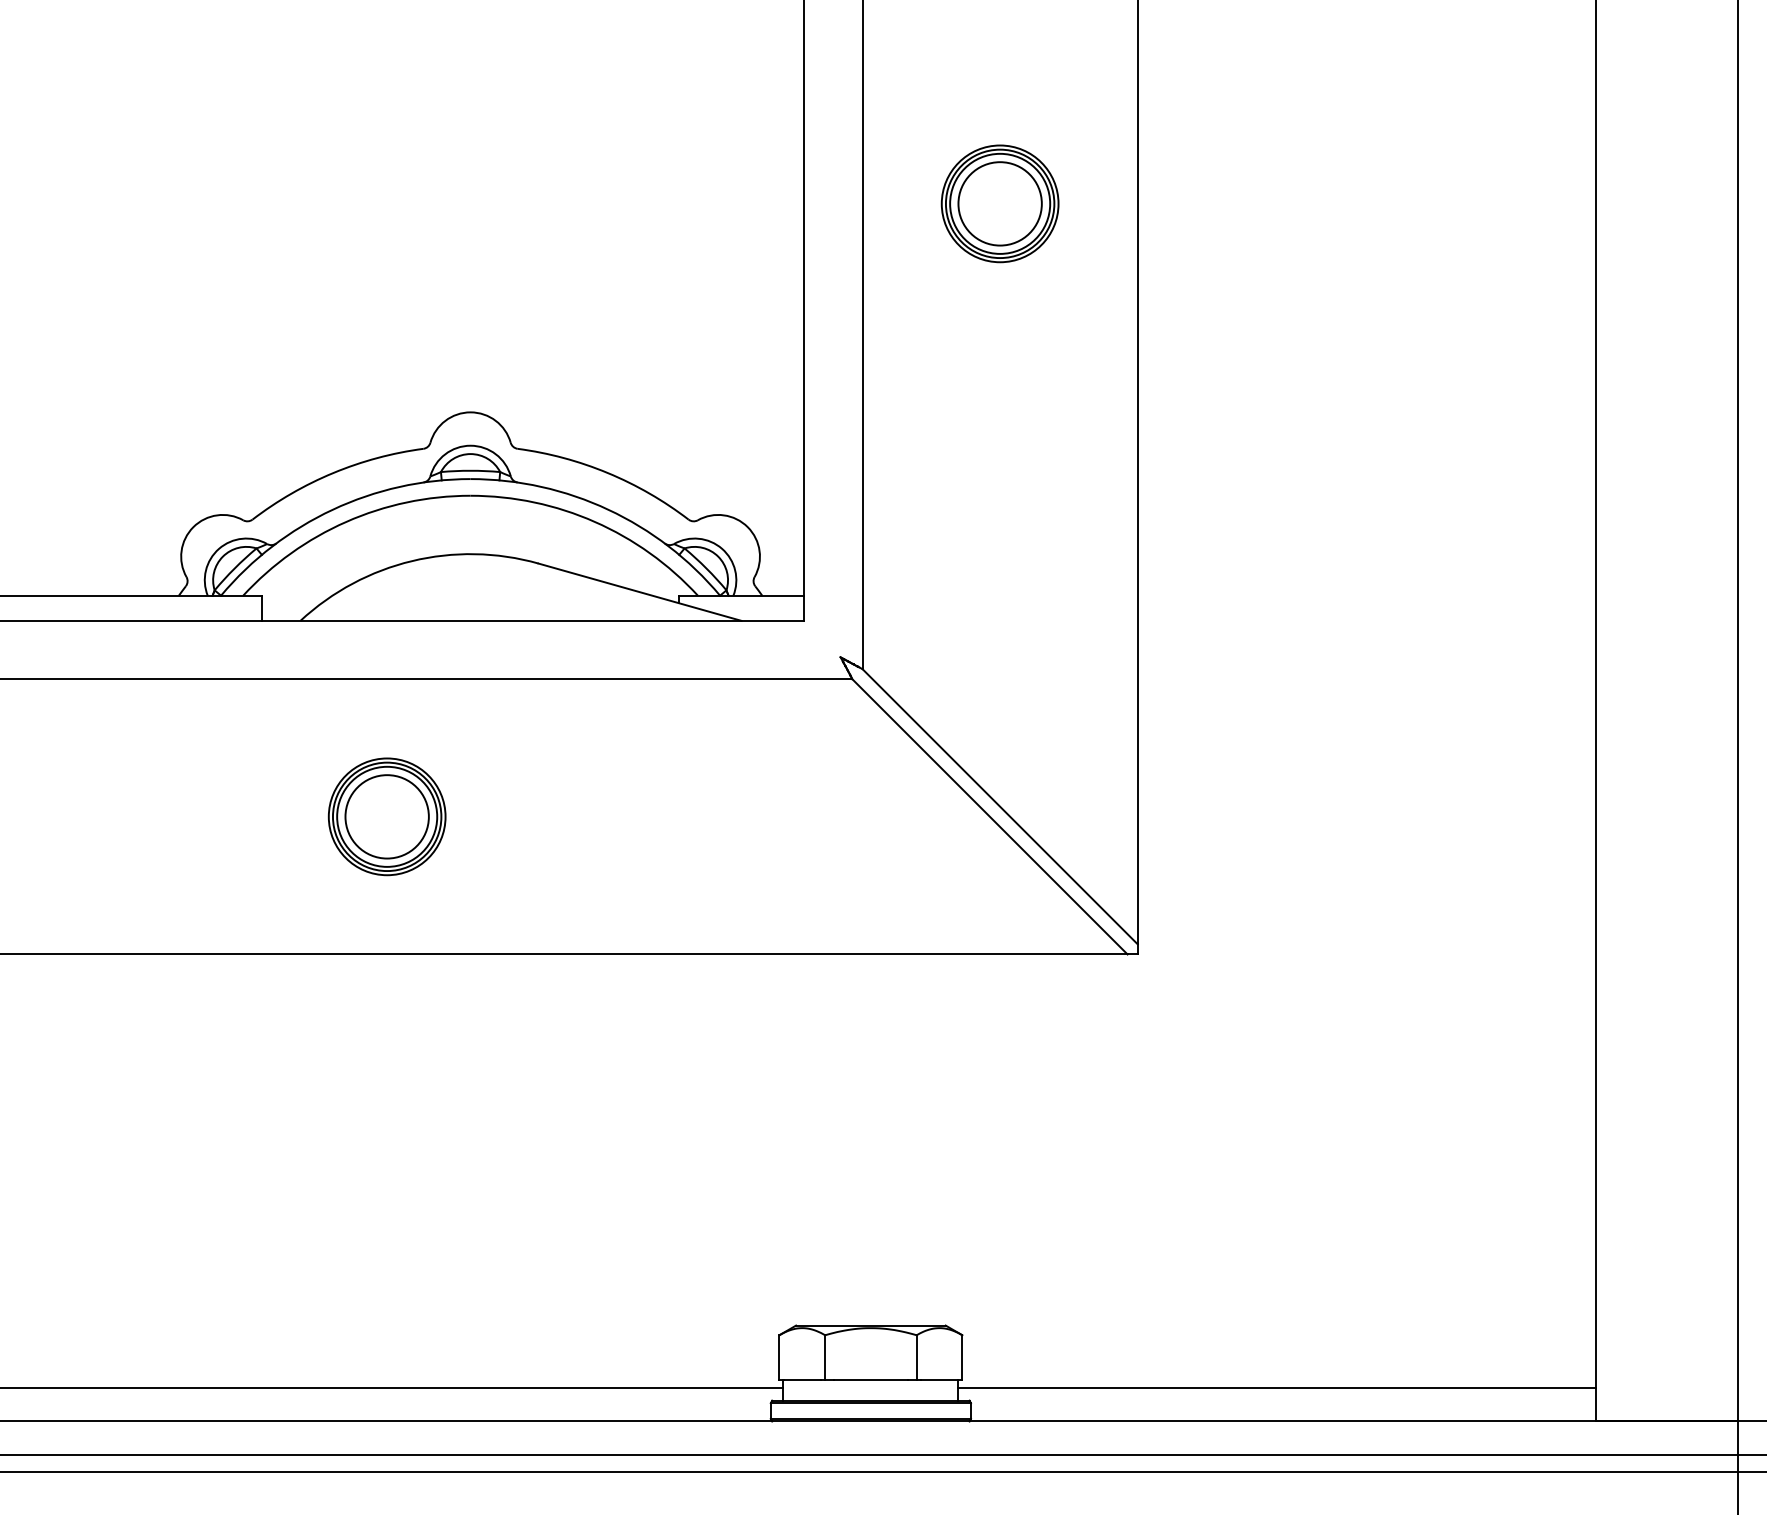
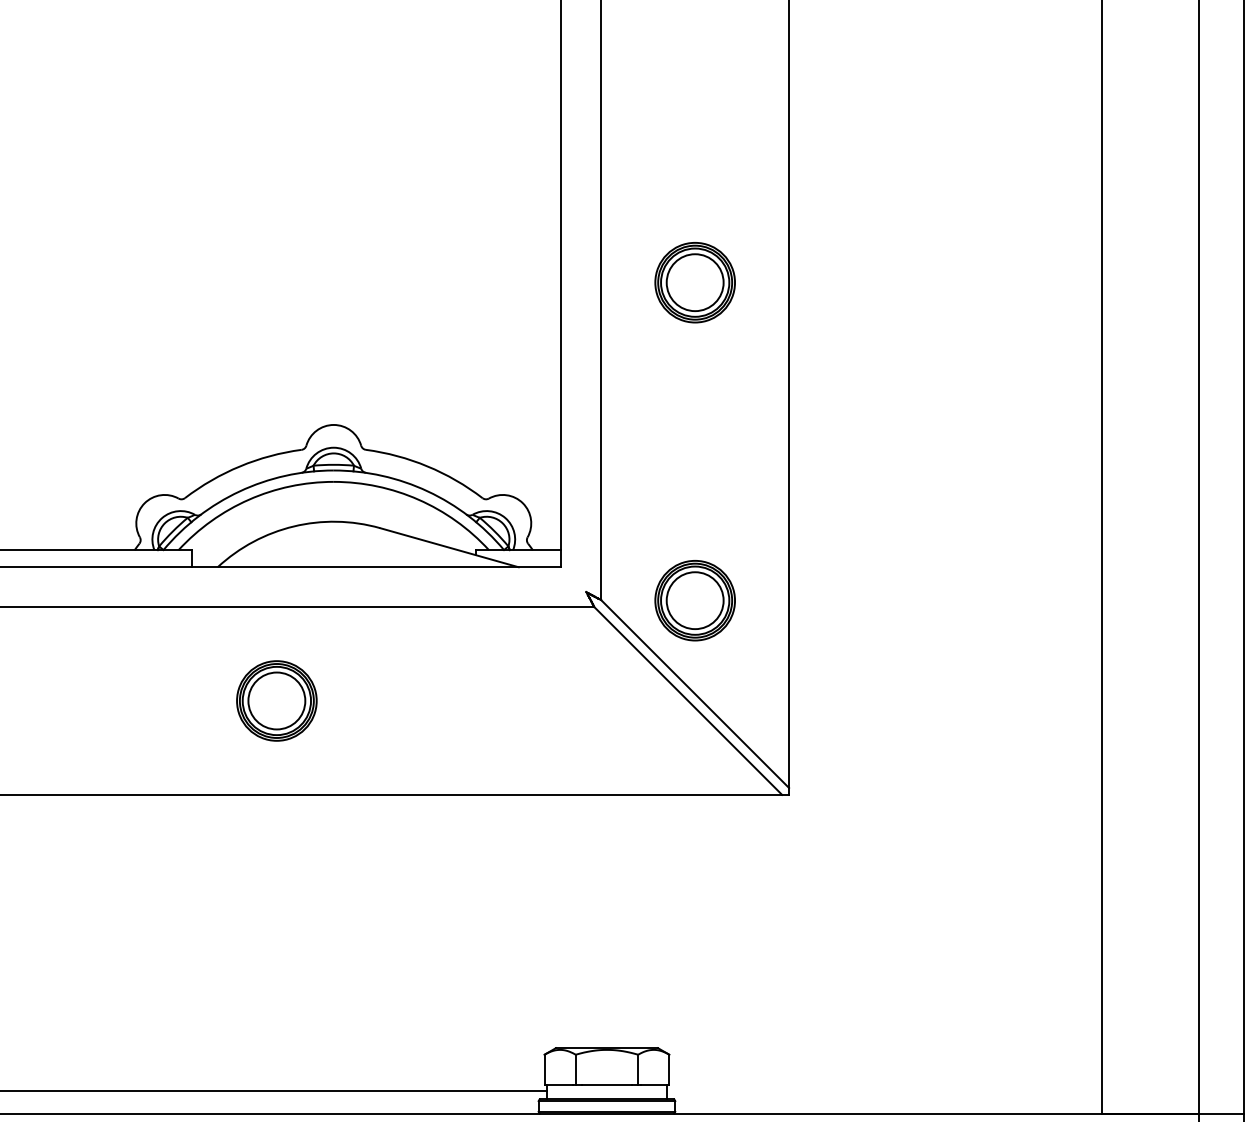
part: (999, 669) -> (694, 600), added
line: (1277, 1387) -> (884, 1090), removed

